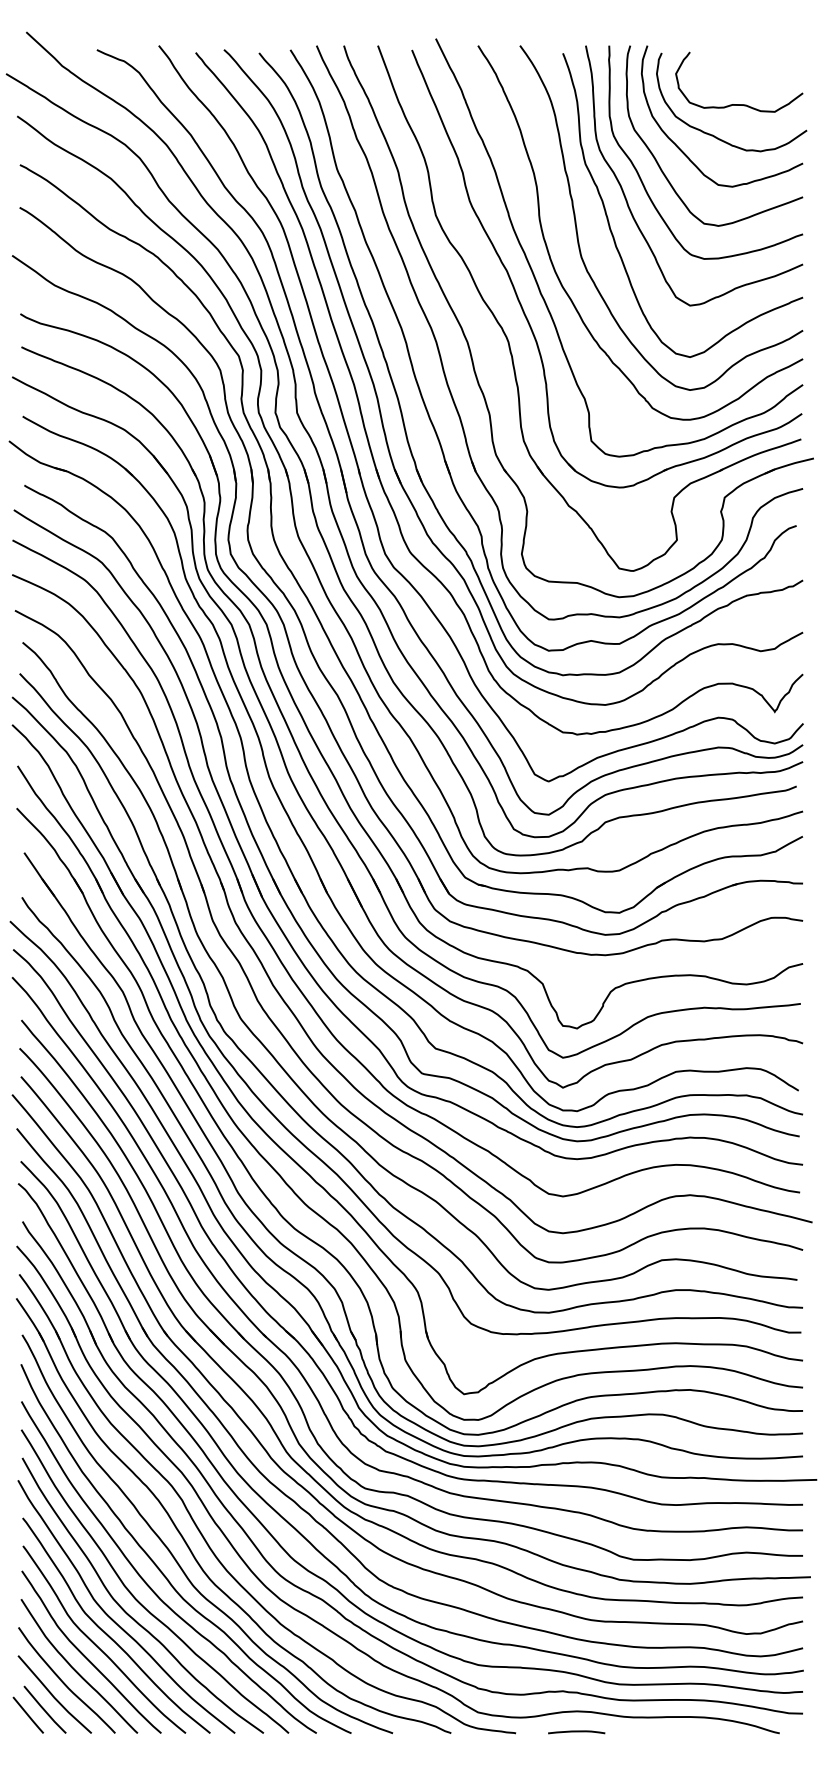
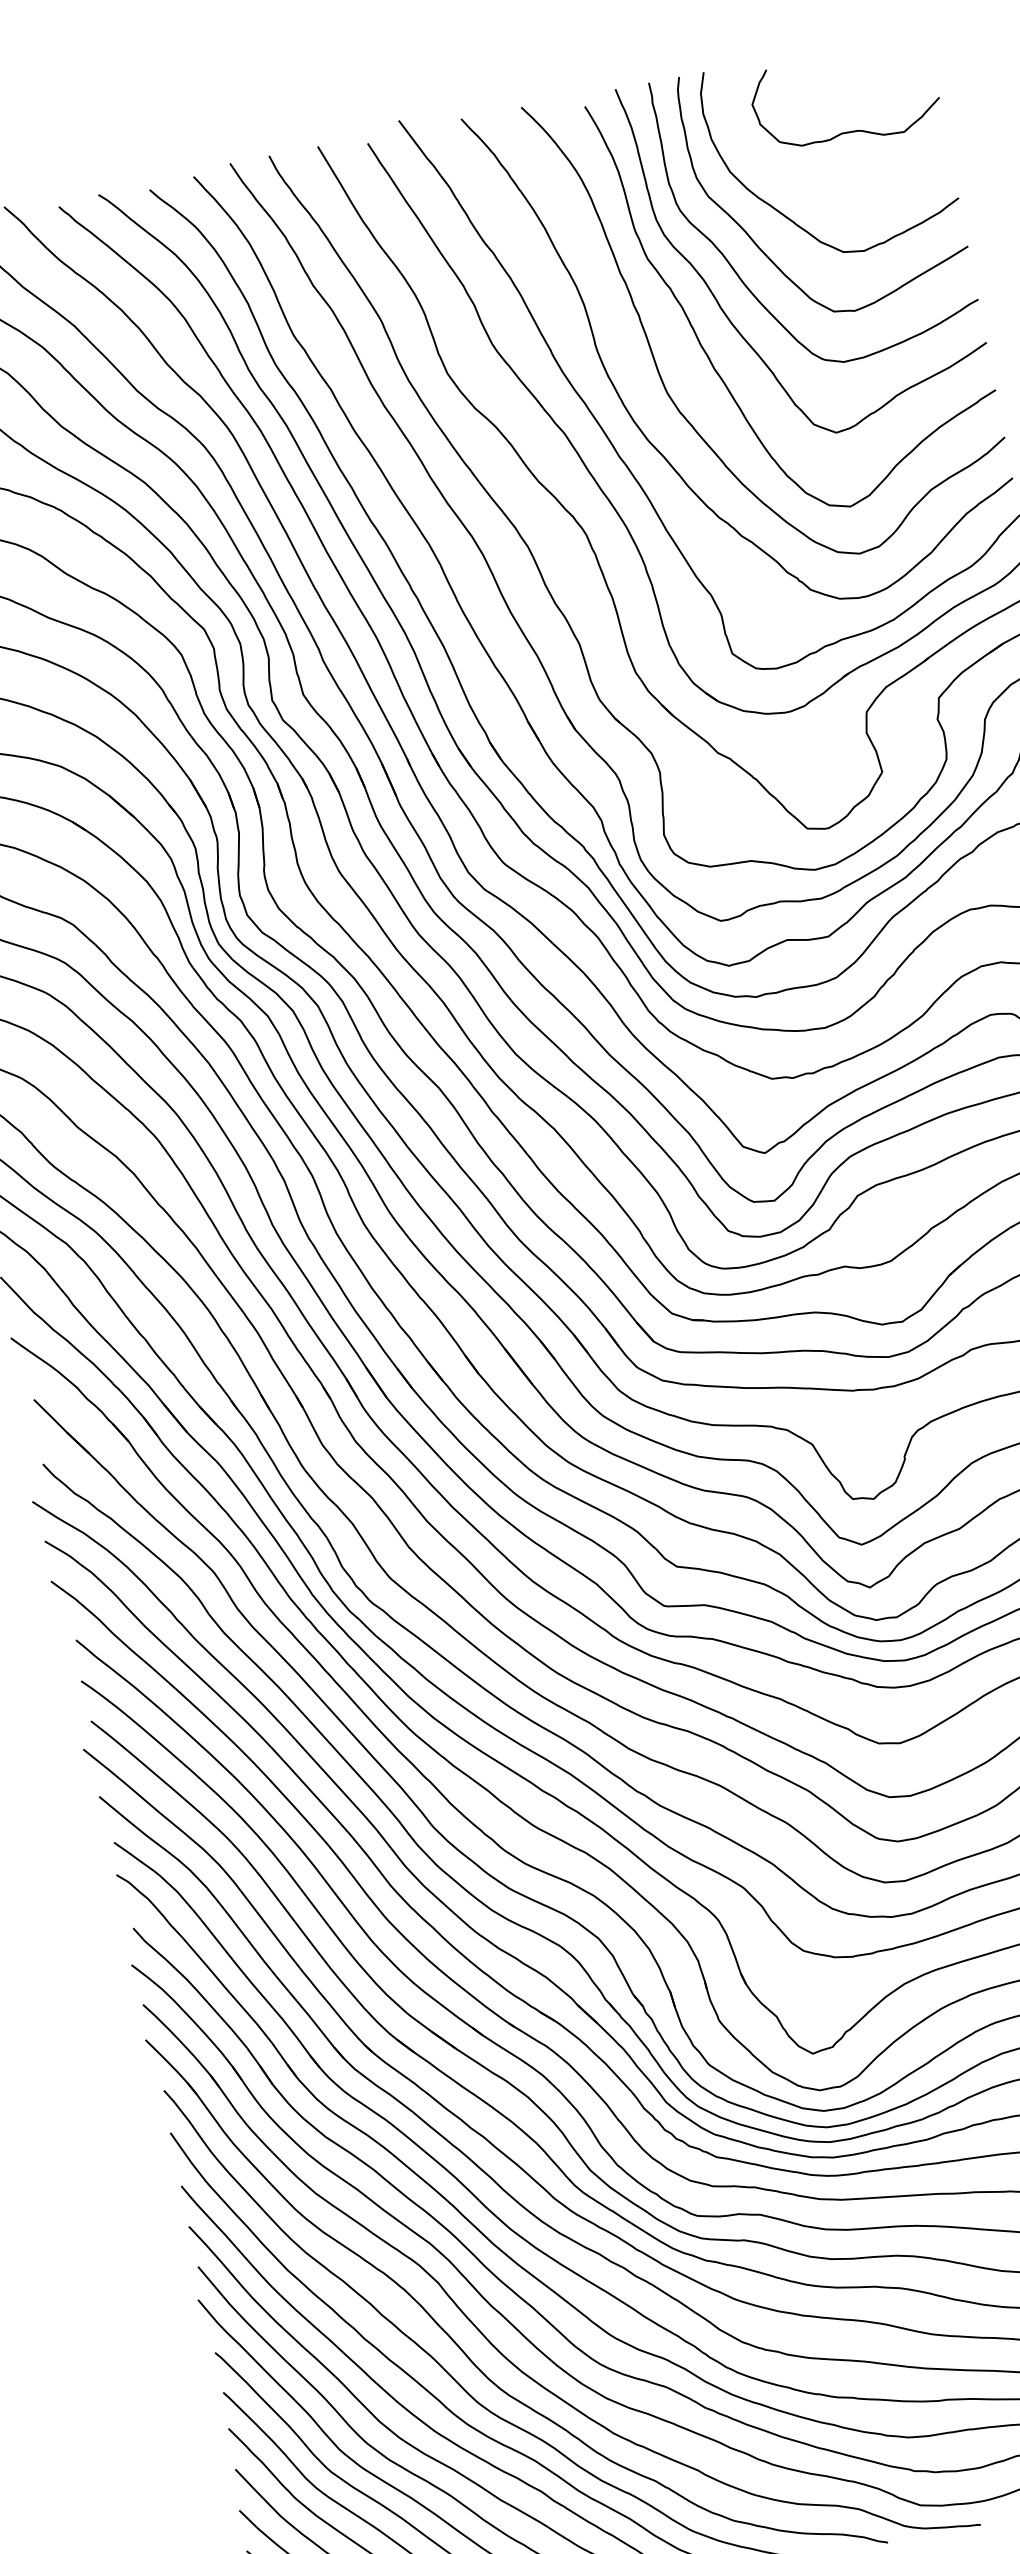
curve: (714, 135) -> (824, 182), removed

